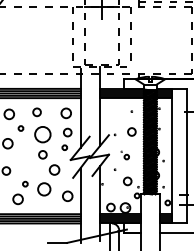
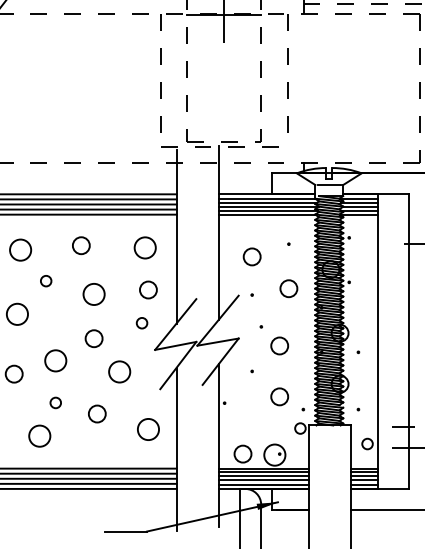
circle: (114, 117) -> (250, 256), added
circle: (42, 134) -> (93, 294), size x0.62
part: (125, 155) -> (274, 340), size x1.67
circle: (25, 164) -> (56, 359), added
circle: (44, 188) -> (97, 412), size x0.62

